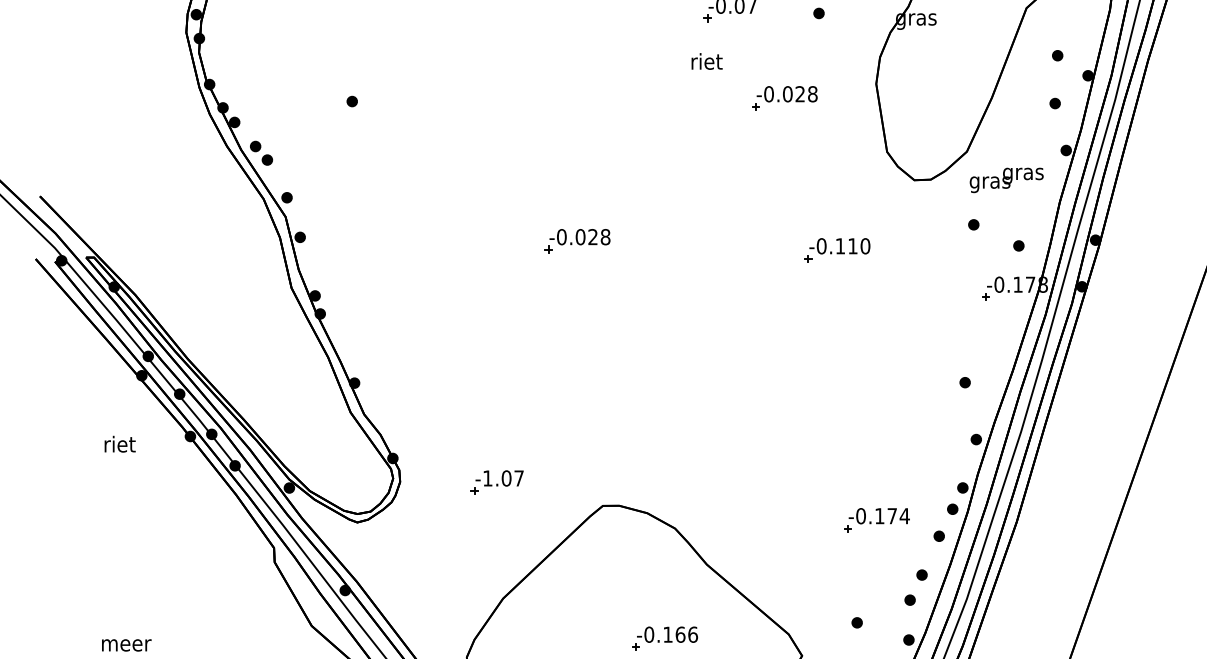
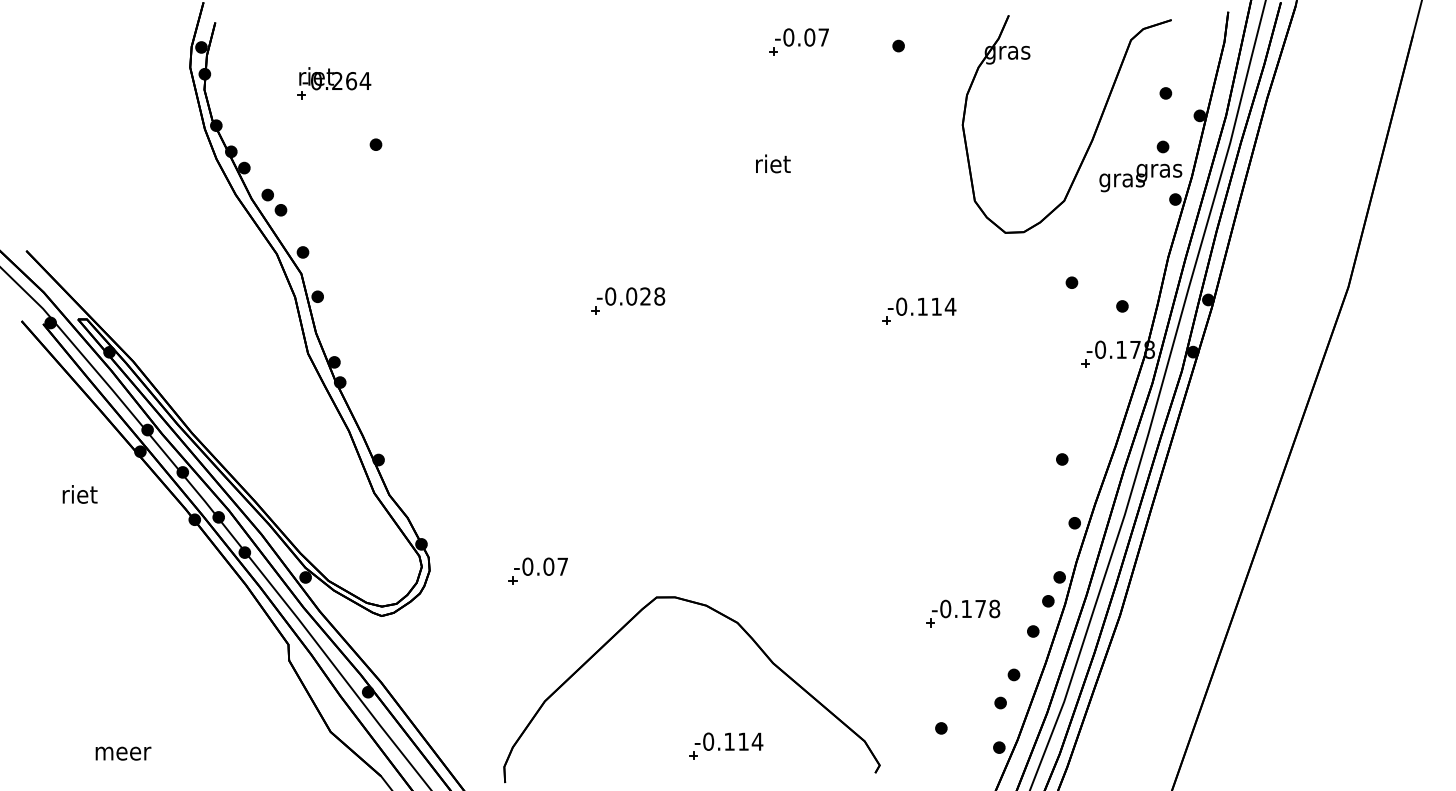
part: (315, 46) -> (334, 83), added
text: (707, 61) -> (773, 163), moved
part: (784, 97) -> (860, 140), removed
text: (1006, 179) -> (1140, 177), moved
text: (865, 246) -> (950, 306), -0.110 -> -0.114
text: (119, 444) -> (79, 494), moved
text: (487, 478) -> (527, 566), -1.07 -> -0.07
text: (904, 515) -> (994, 608), -0.174 -> -0.178
text: (686, 634) -> (750, 741), -0.166 -> -0.114

